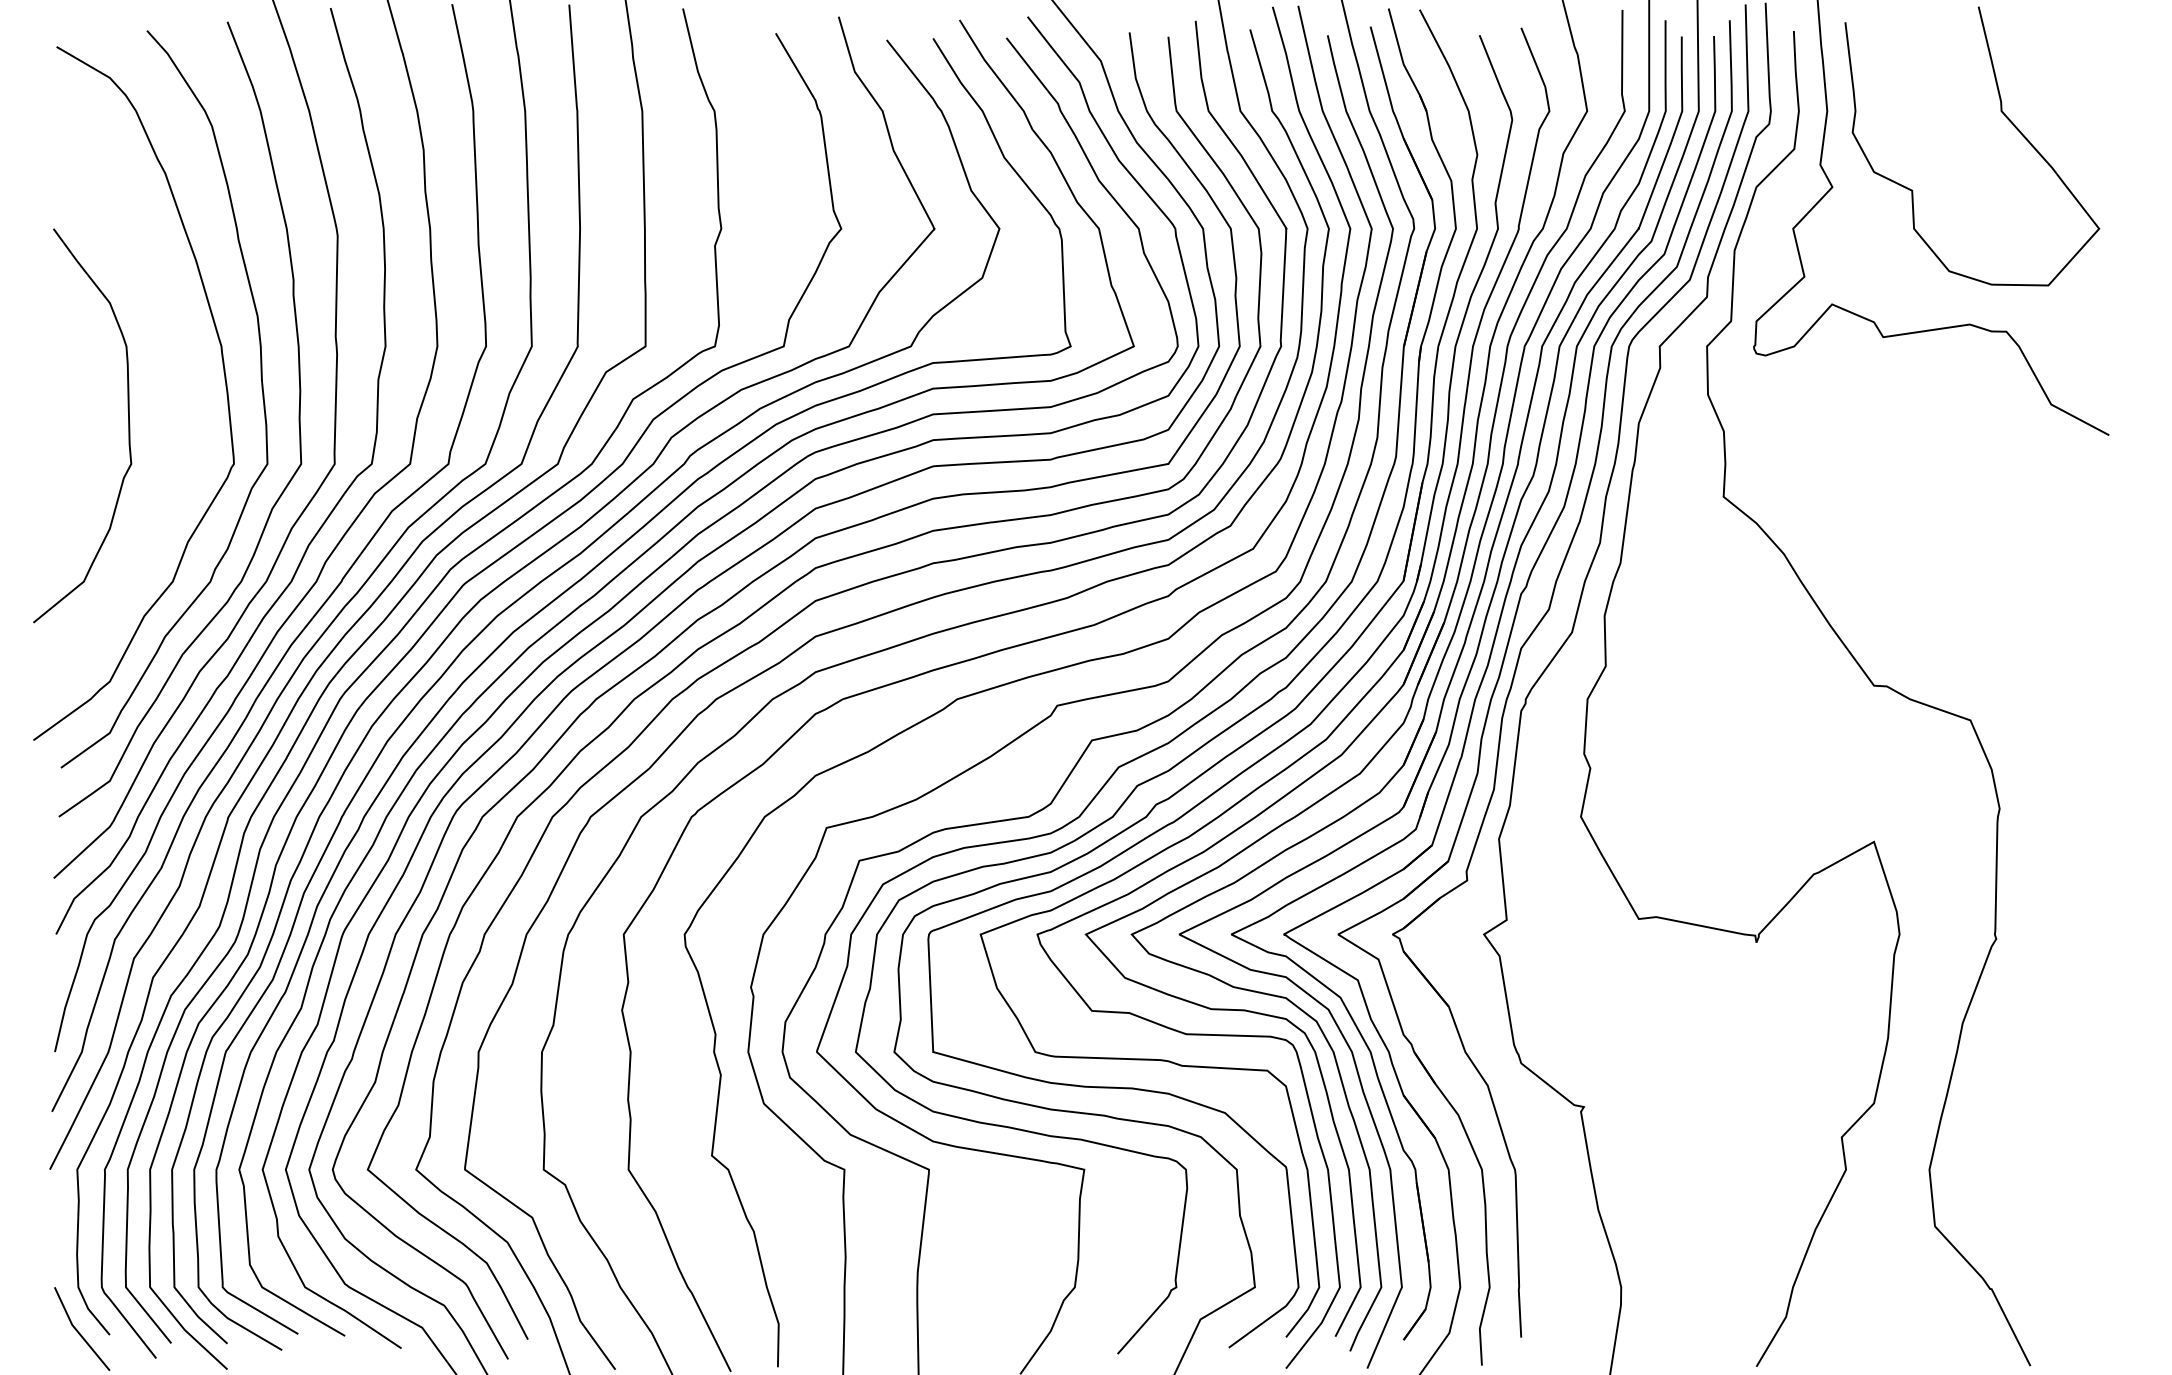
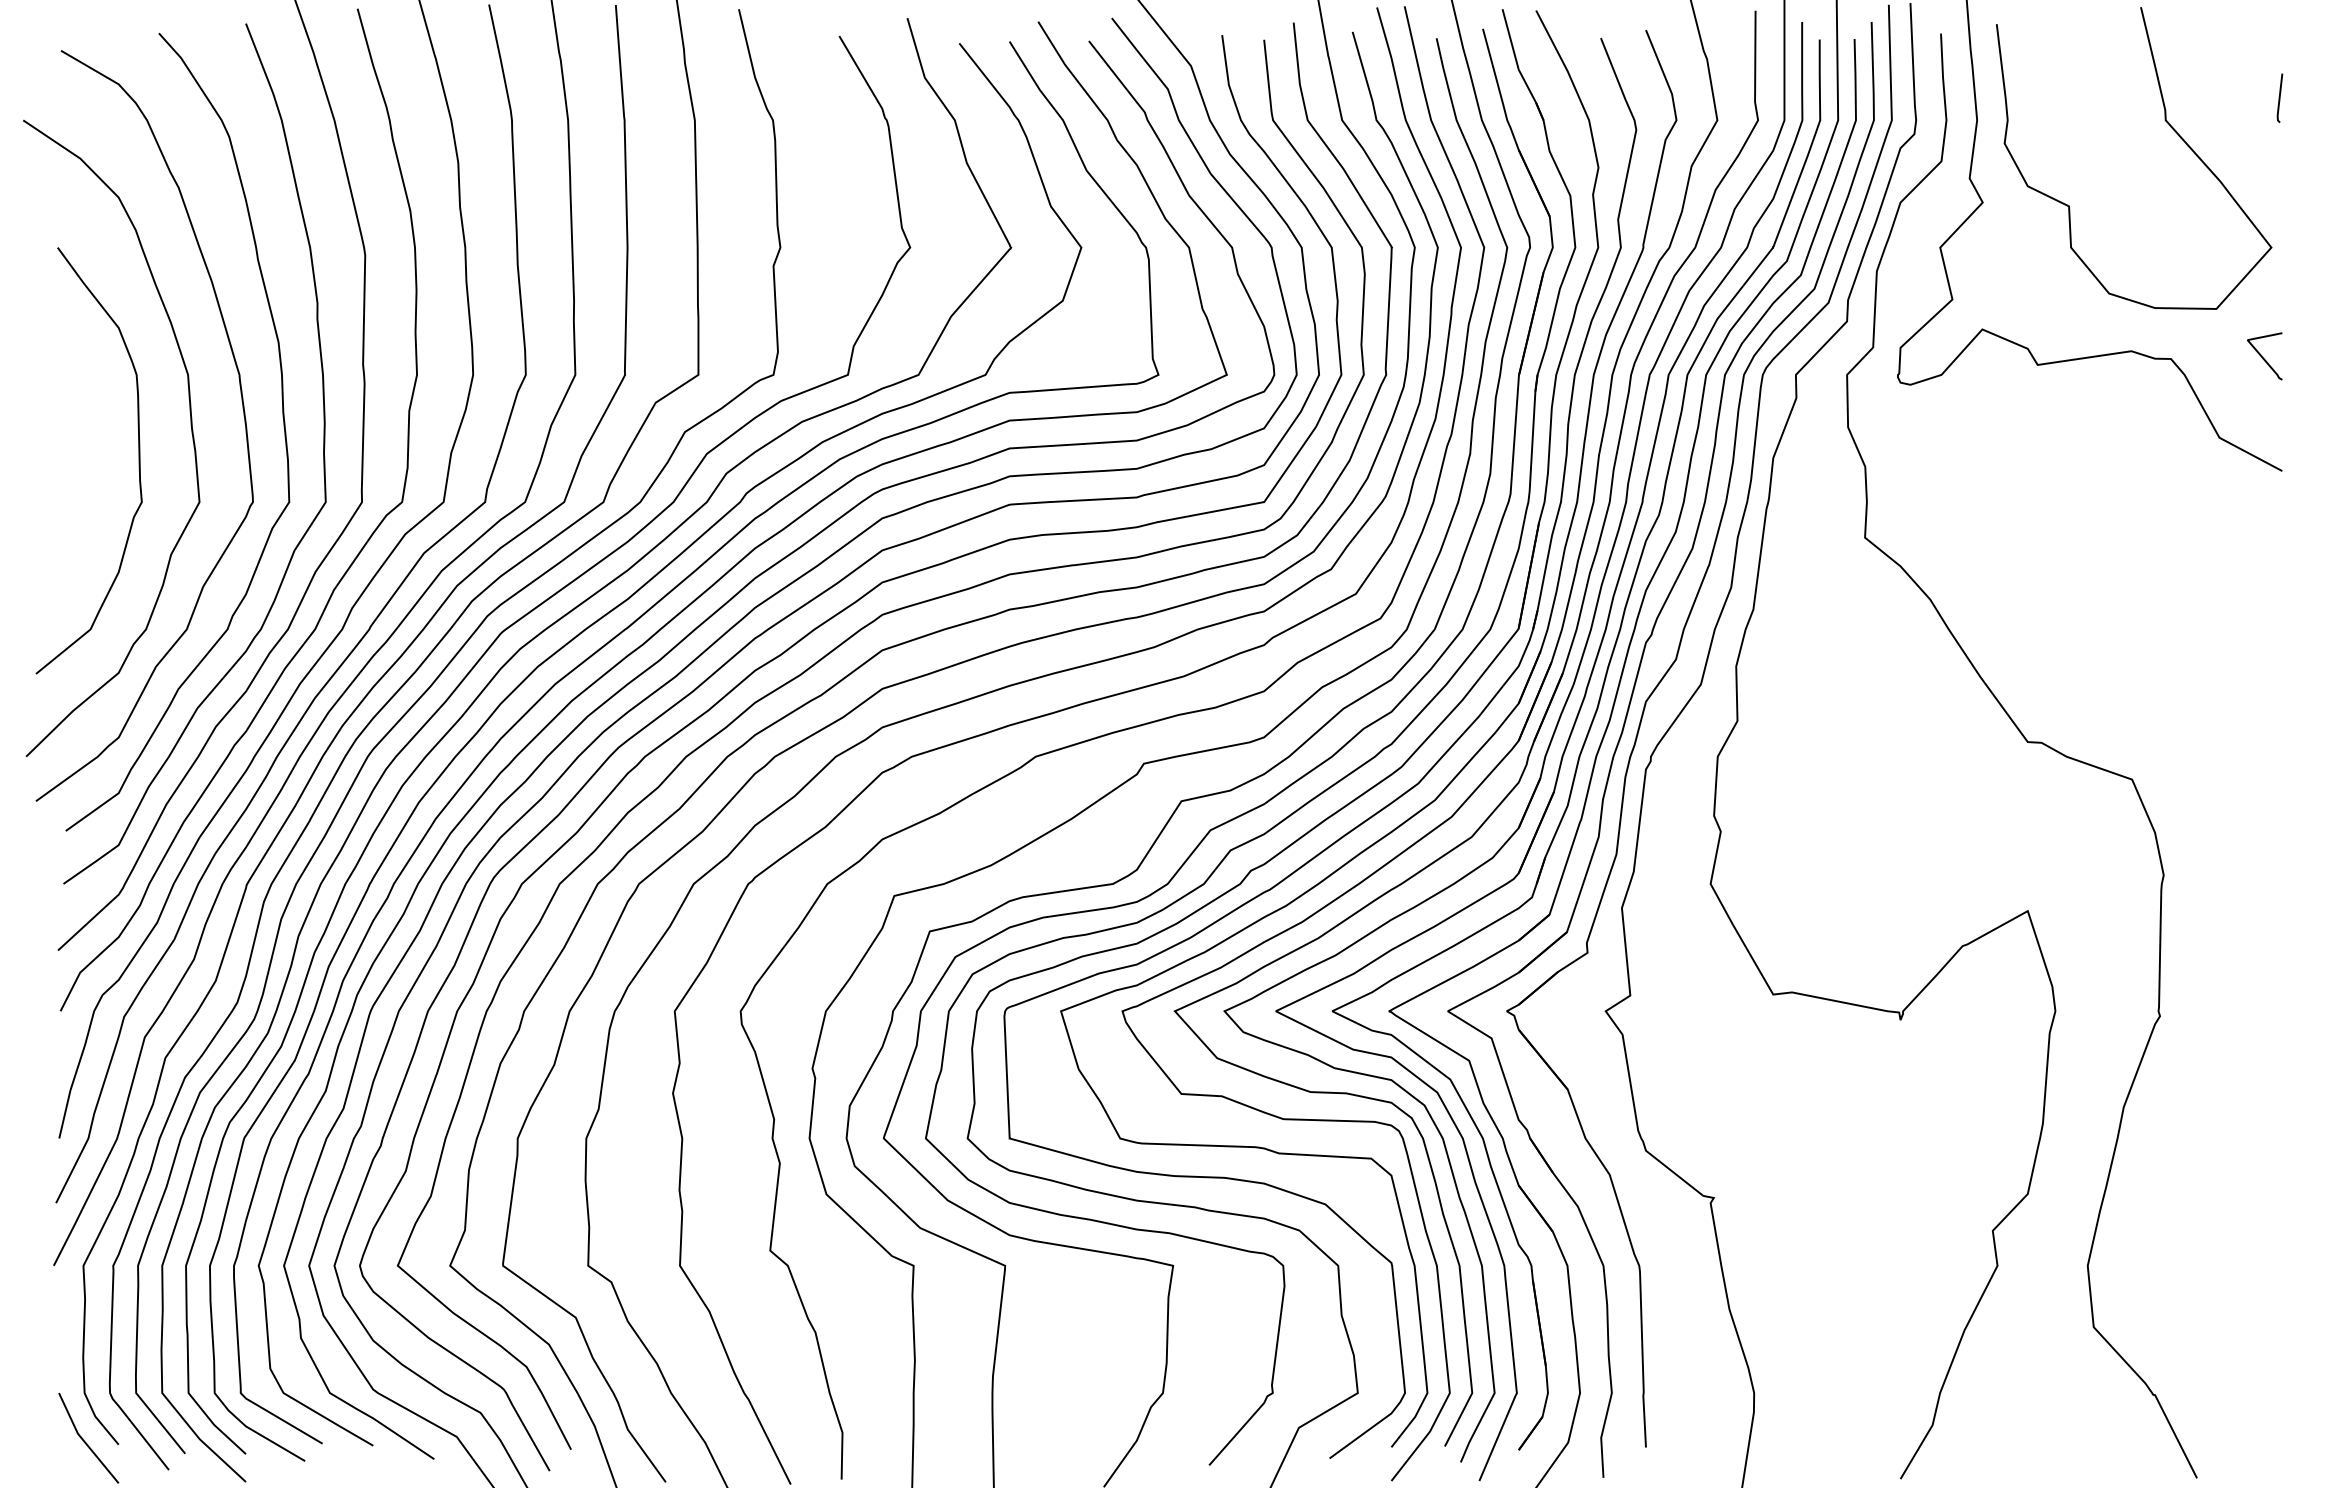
line: (2106, 90) -> (2279, 97), added
line: (2091, 330) -> (2263, 357), added
curve: (176, 393) -> (190, 425), added

